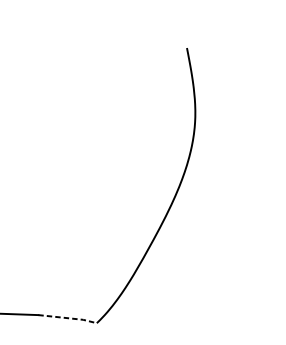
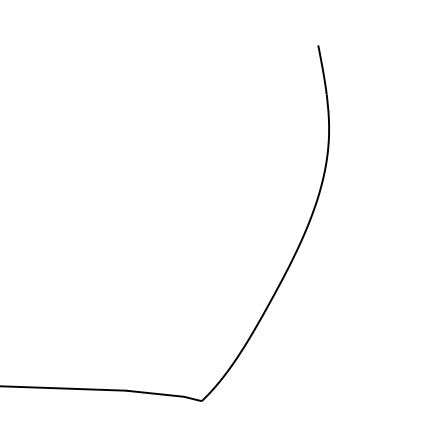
line: (68, 318) -> (165, 394), dashed -> solid

